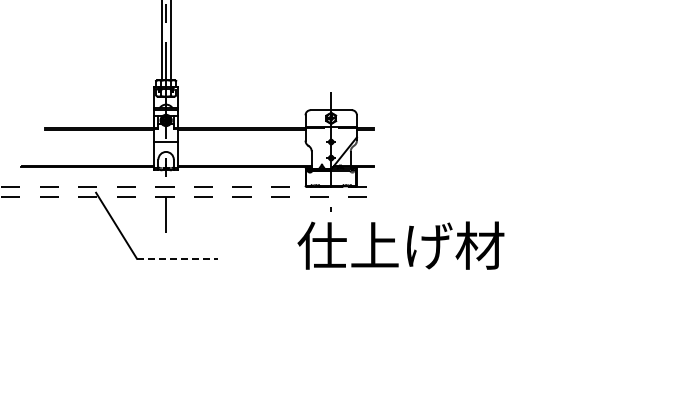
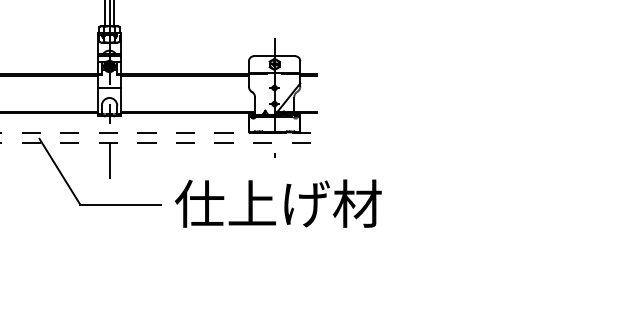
text: (400, 245) -> (277, 203), moved
line: (177, 258) -> (120, 204), dashed -> solid

